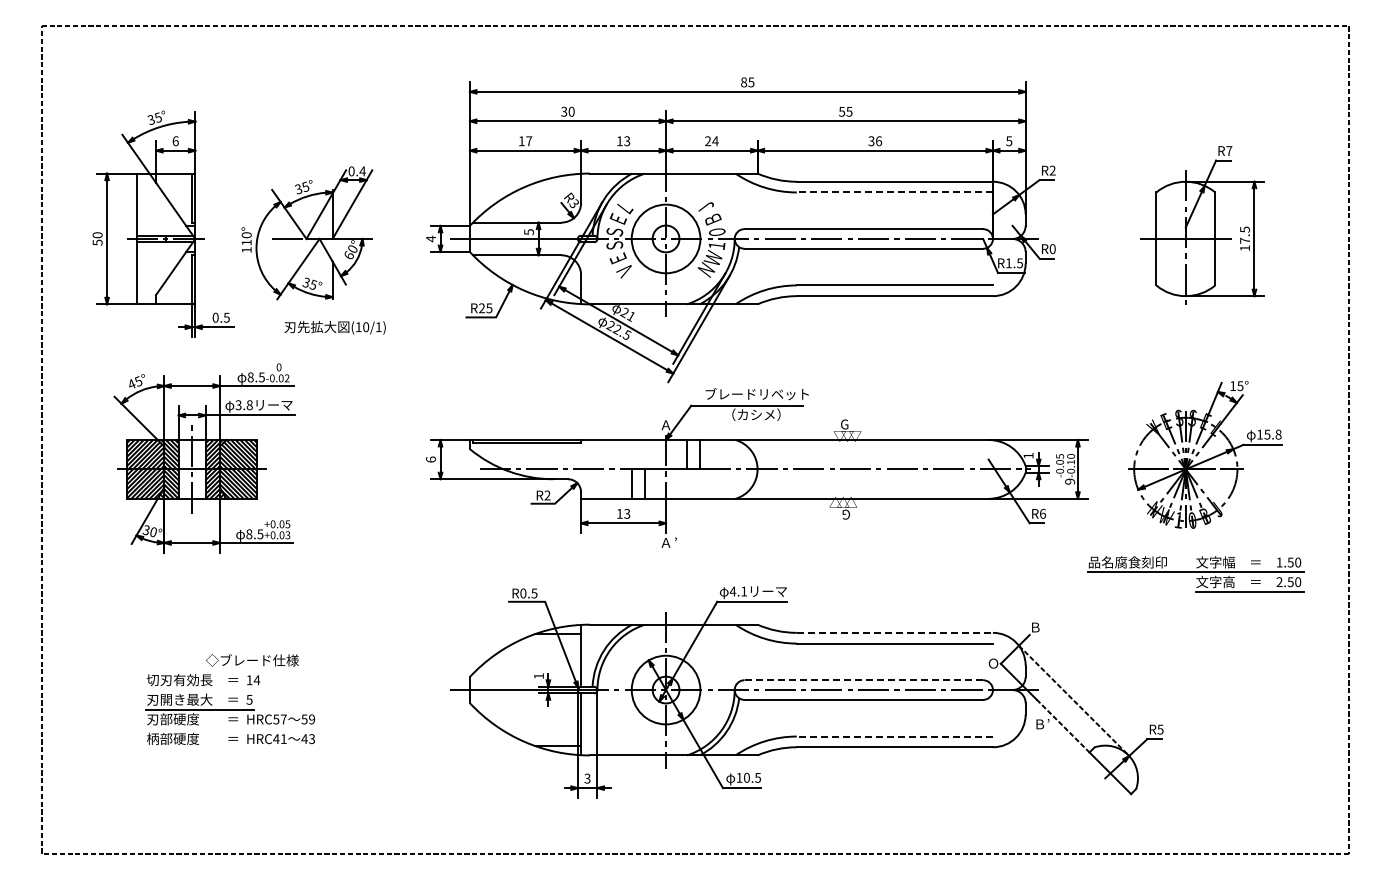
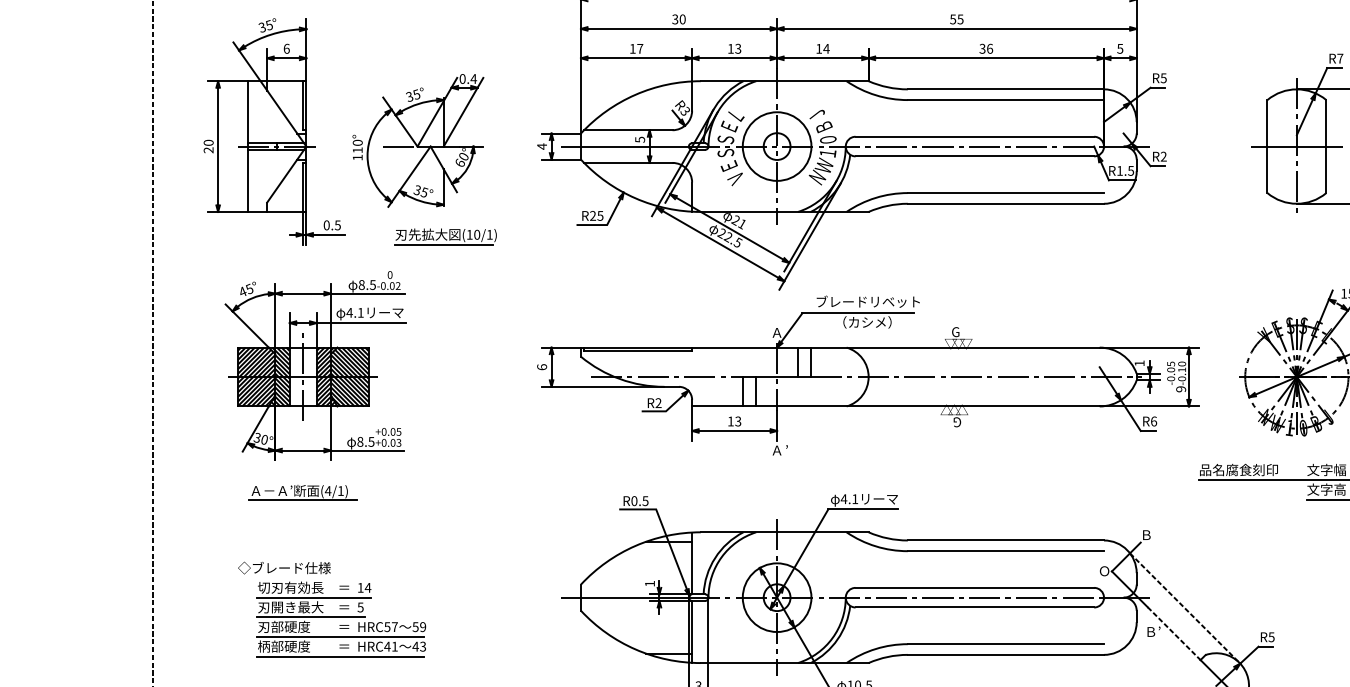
text: (708, 140) -> (819, 48), 24 -> 14
text: (1052, 170) -> (1163, 78), R2 -> R5
line: (894, 192) -> (1005, 100), dashed -> solid
text: (97, 242) -> (208, 150), 50 -> 20
text: (1052, 249) -> (1163, 157), R0 -> R2
line: (332, 337) -> (443, 245), added
text: (243, 405) -> (354, 313), 3.8 -> 4.1
part: (191, 584) -> (302, 492), added
line: (895, 632) -> (1006, 540), dashed -> solid
text: (252, 660) -> (284, 568), moved
line: (864, 680) -> (975, 588), dashed -> solid
line: (202, 690) -> (313, 598), added
line: (229, 729) -> (340, 637), added
line: (894, 736) -> (1005, 644), dashed -> solid
line: (229, 748) -> (340, 656), added

